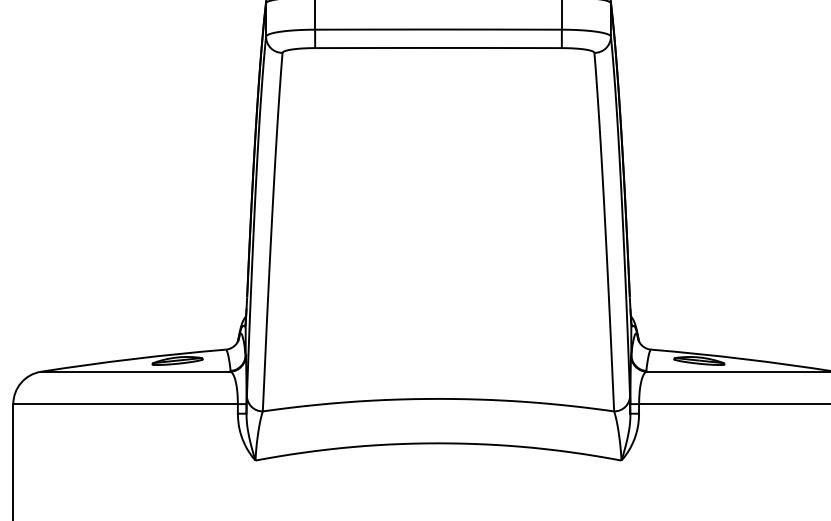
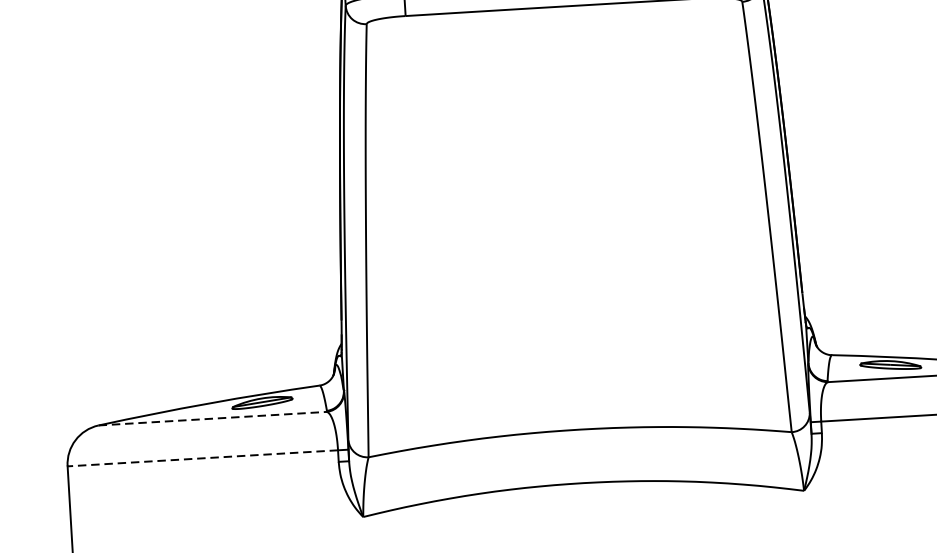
line: (135, 371) -> (212, 418), solid -> dashed
line: (125, 404) -> (202, 458), solid -> dashed

